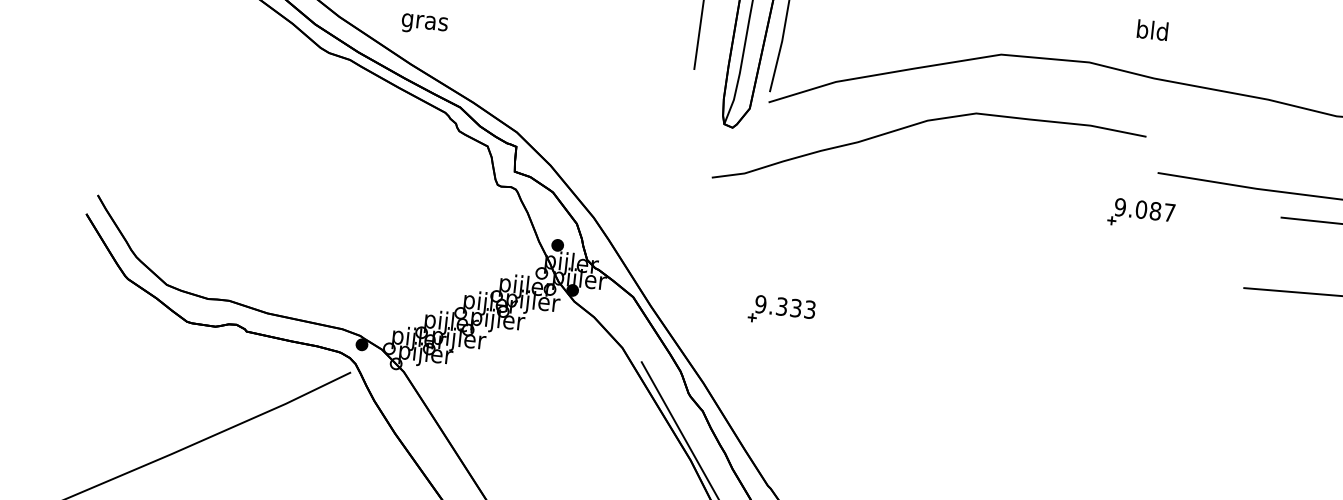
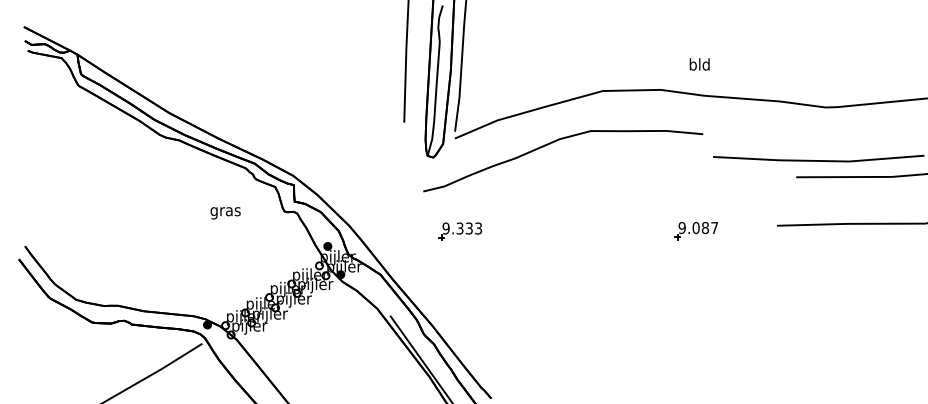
text: (424, 24) -> (225, 213), moved
part: (1139, 214) -> (695, 231), moved
part: (780, 311) -> (459, 231), moved

